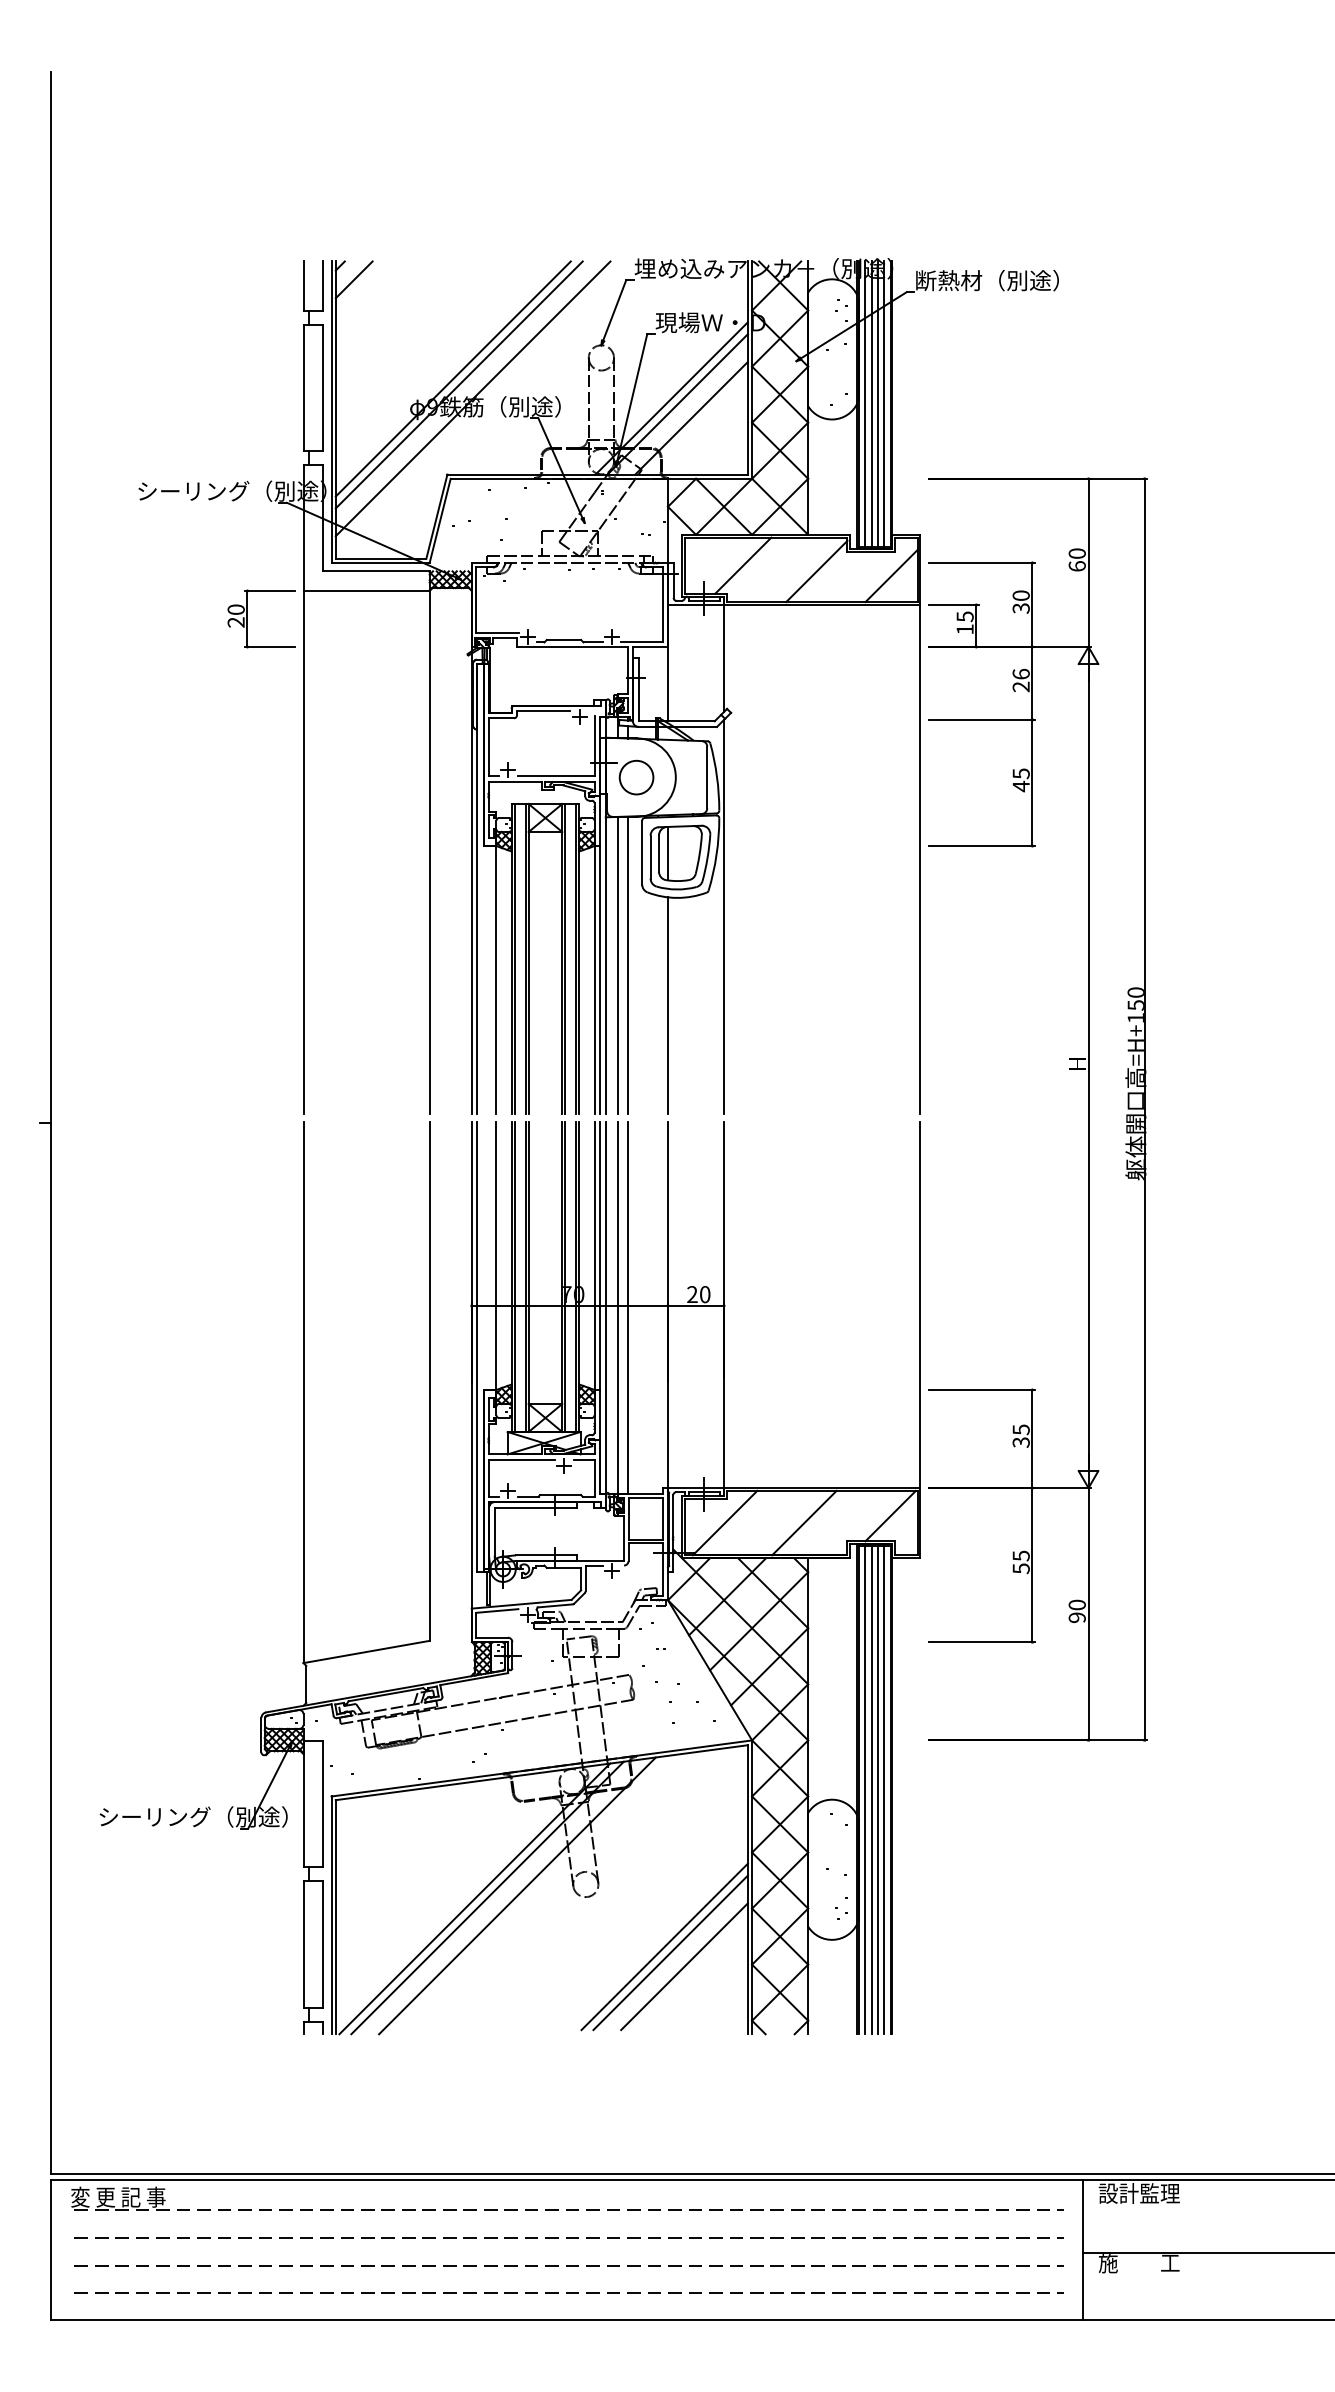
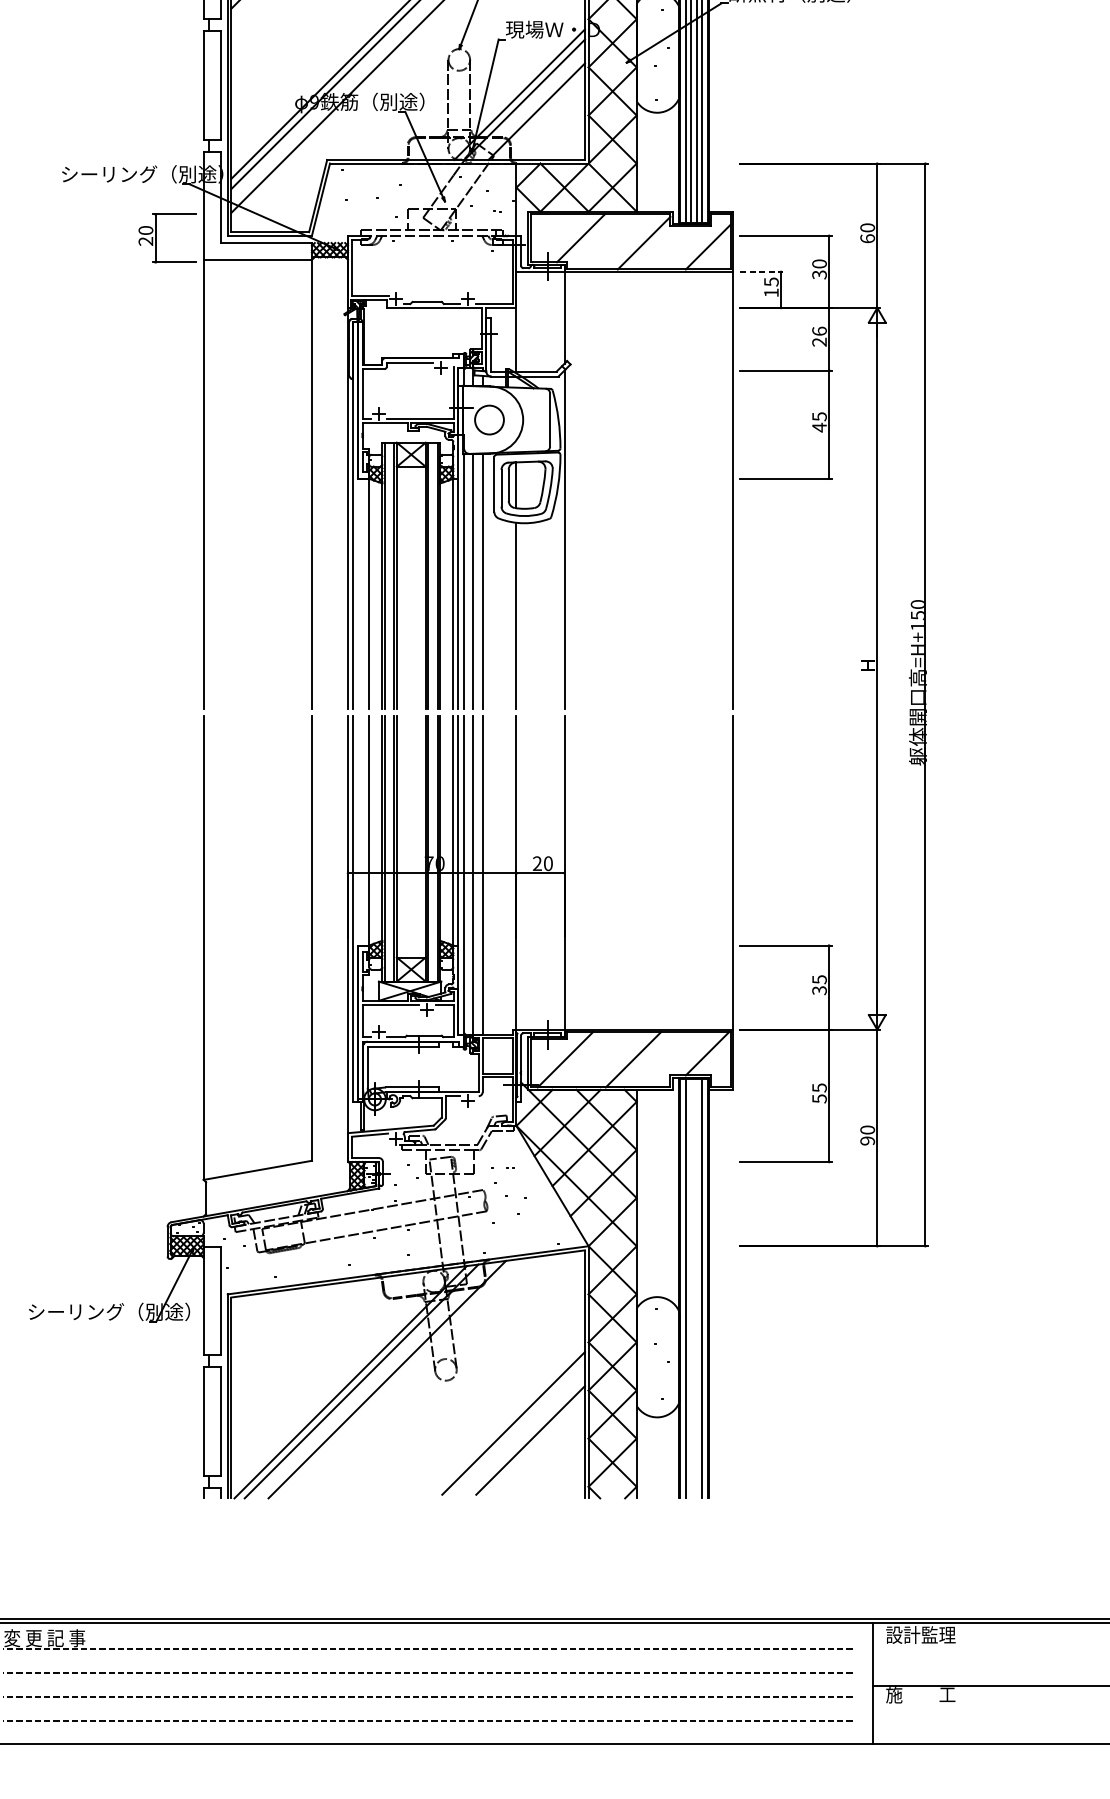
line: (954, 604) -> (762, 271), solid -> dashed
part: (247, 618) -> (155, 238), moved
line: (871, 1789) -> (691, 1288), removed
line: (877, 1789) -> (696, 1288), removed
line: (670, 1952) -> (518, 1428), removed

